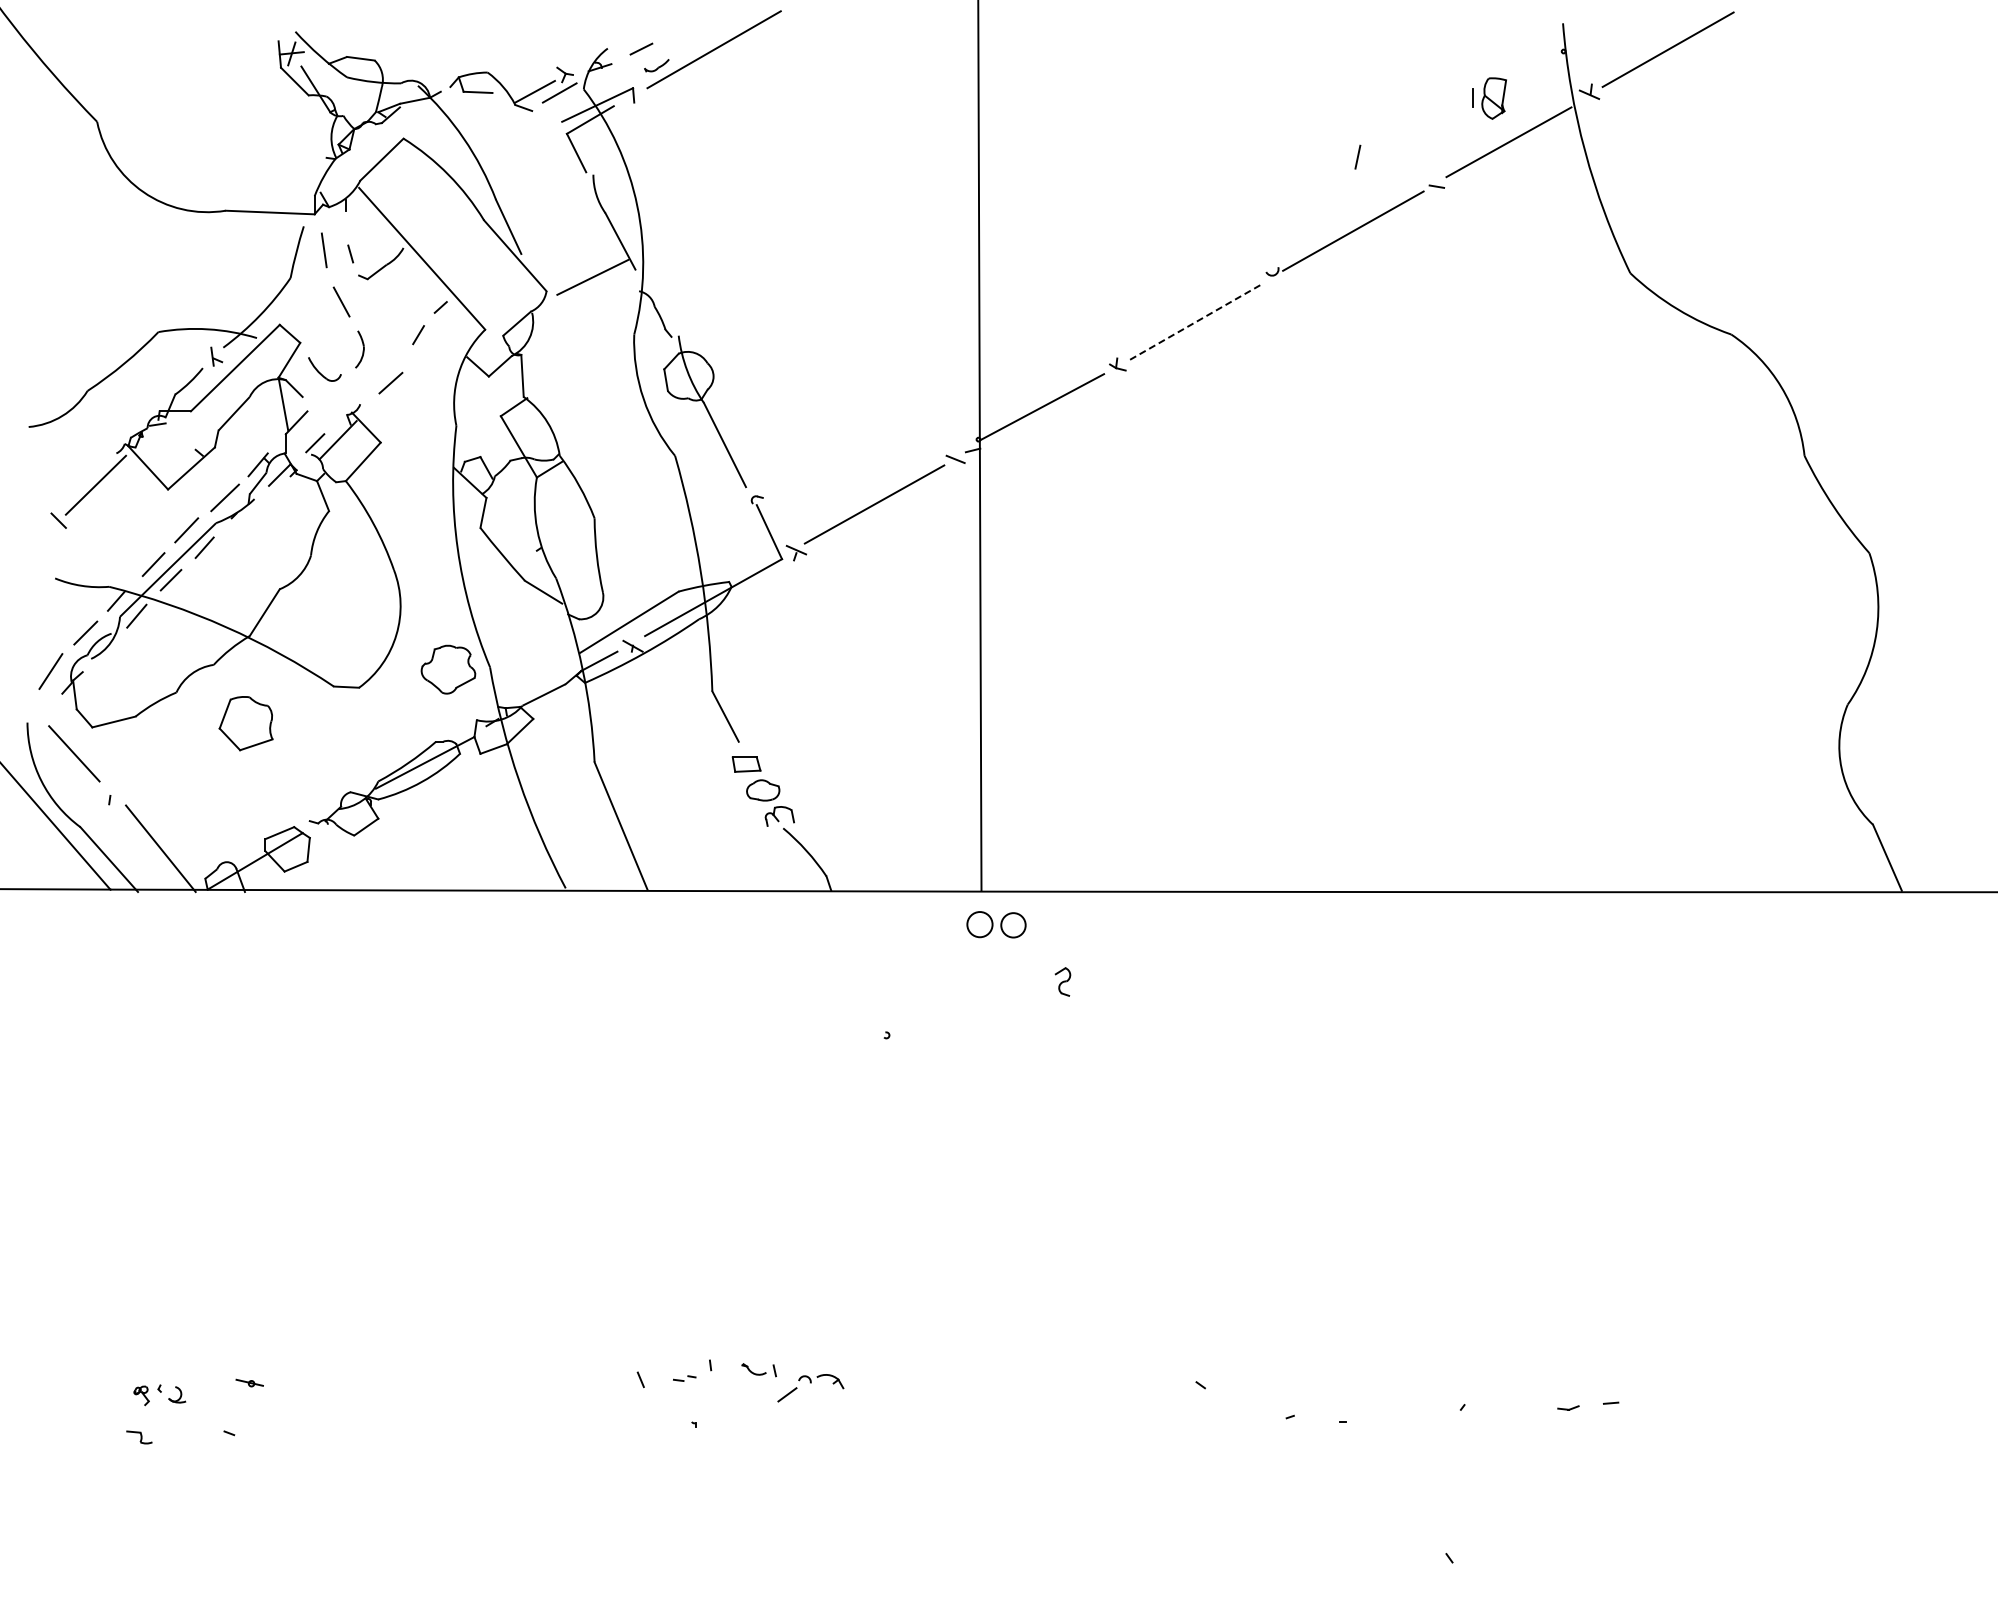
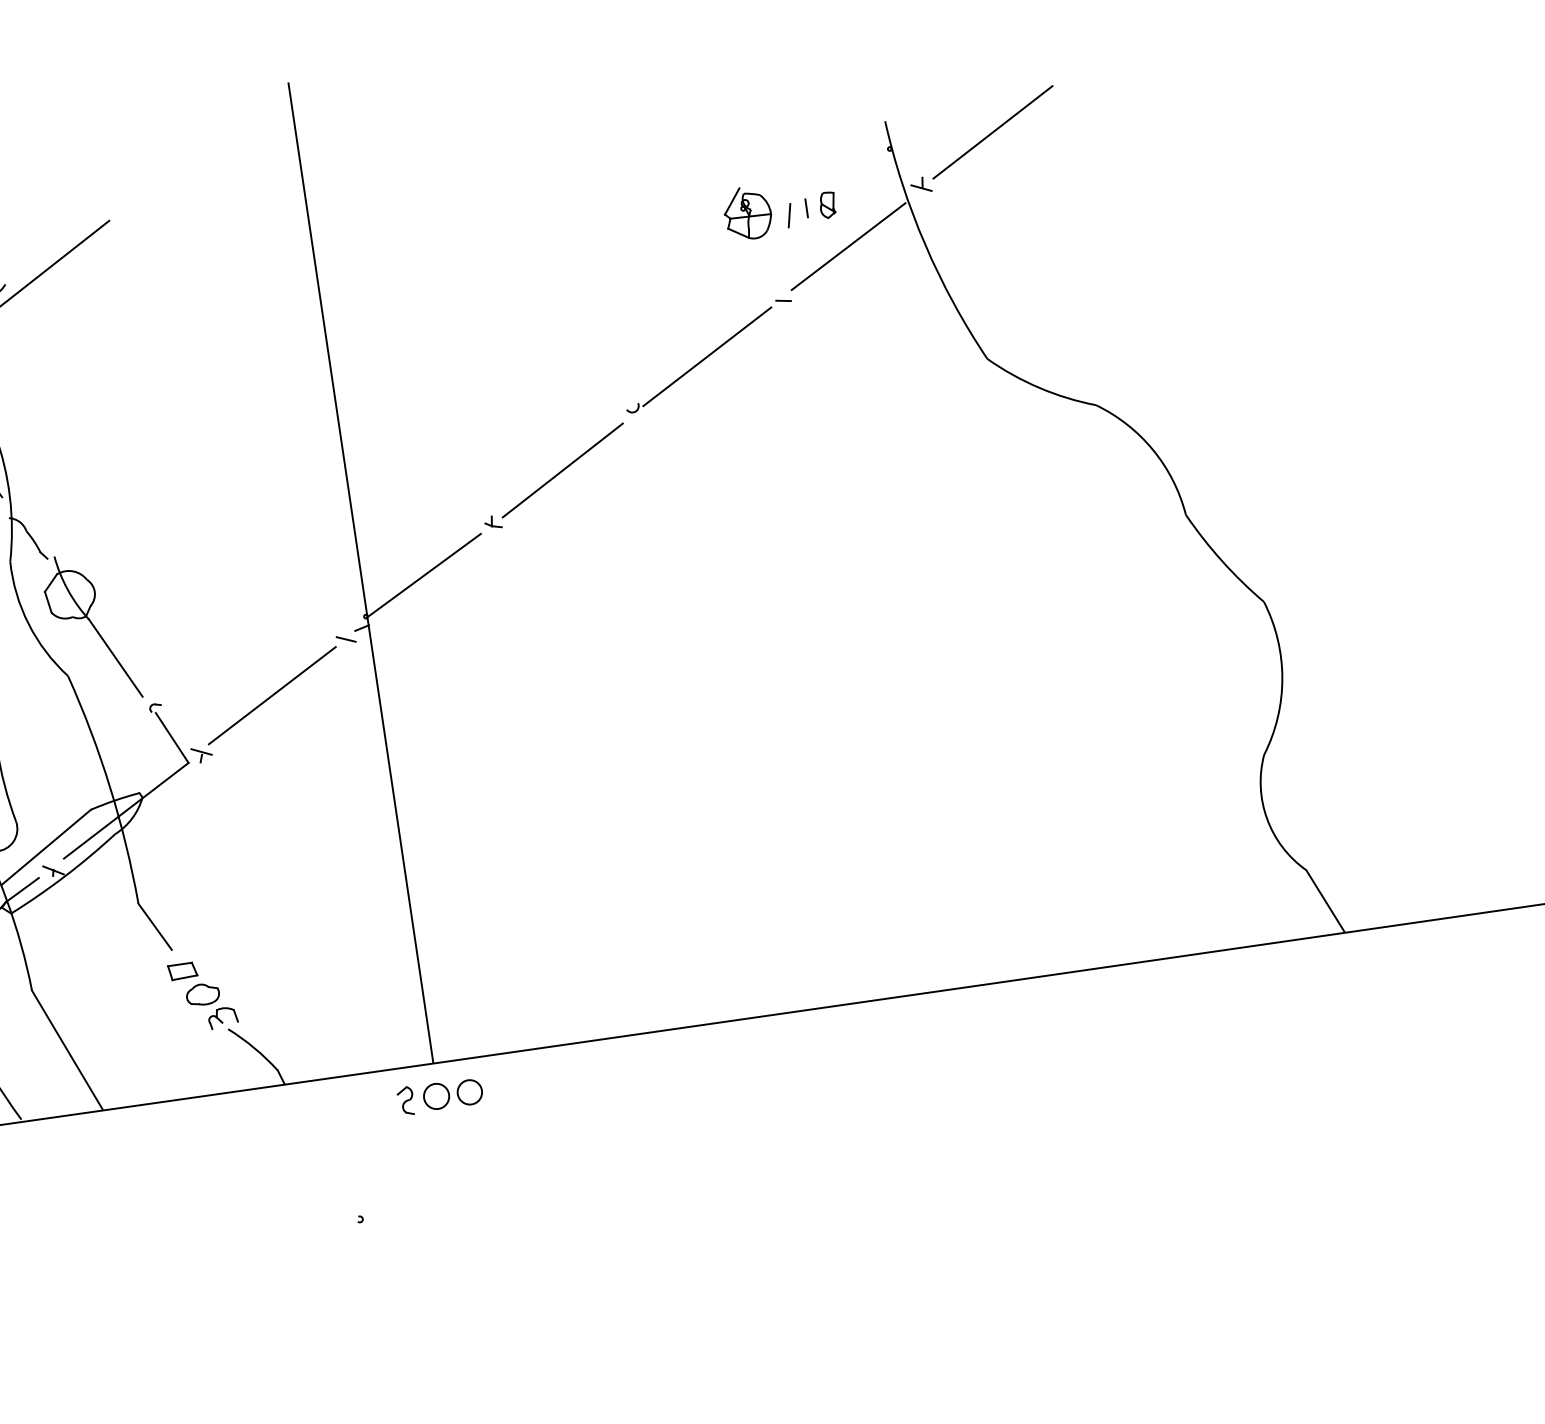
part: (1413, 94) -> (747, 212), added
part: (1494, 97) -> (827, 204), size x0.62
line: (1357, 156) -> (789, 215), moved
line: (1193, 323) -> (562, 471), dashed -> solid
part: (1062, 981) -> (405, 1100), moved

